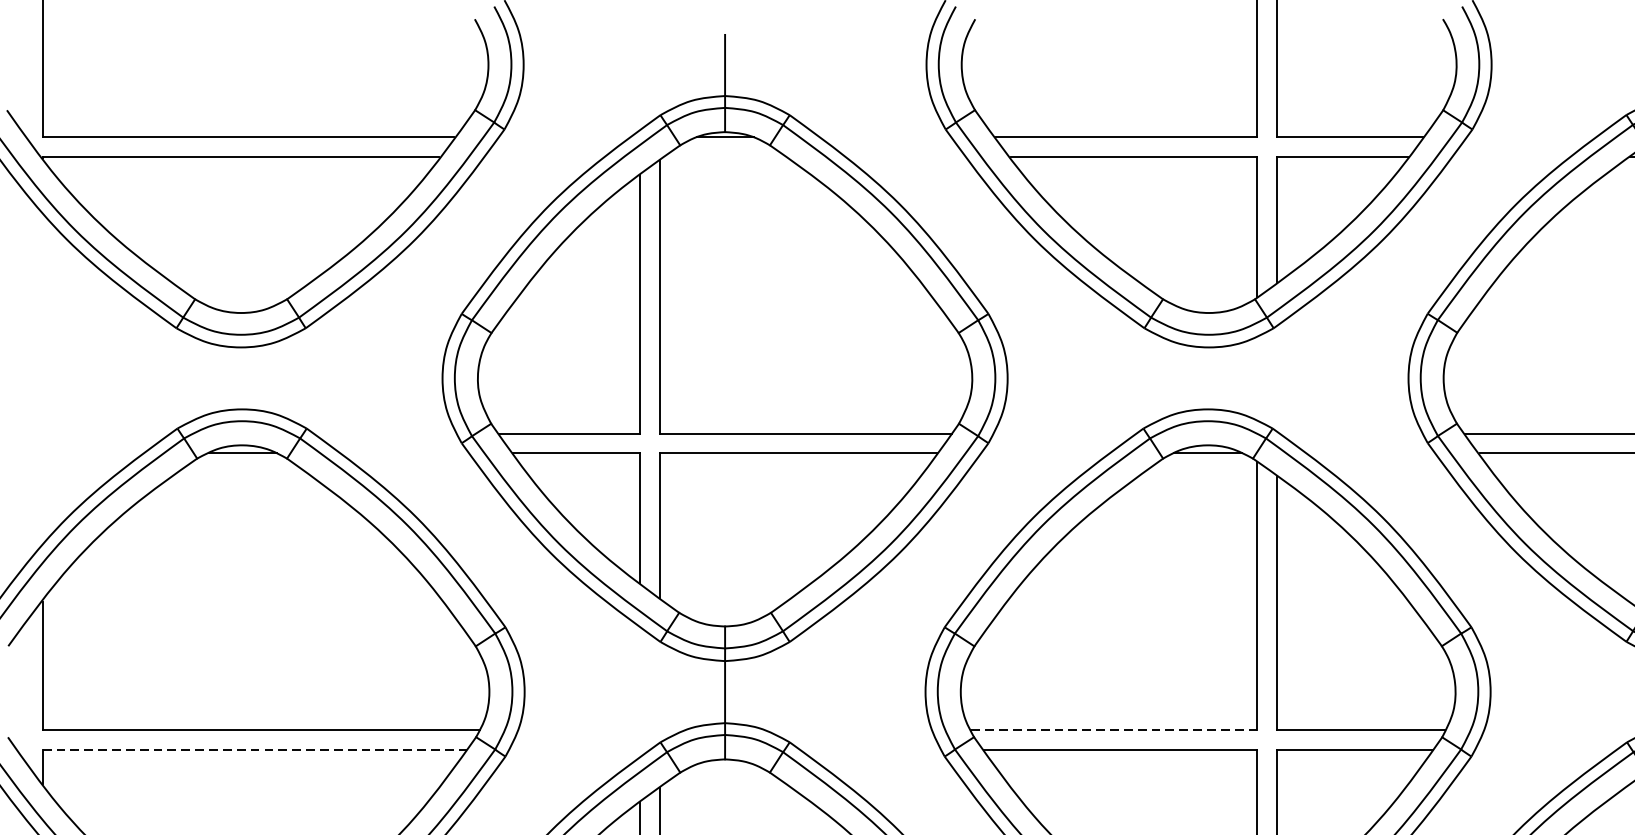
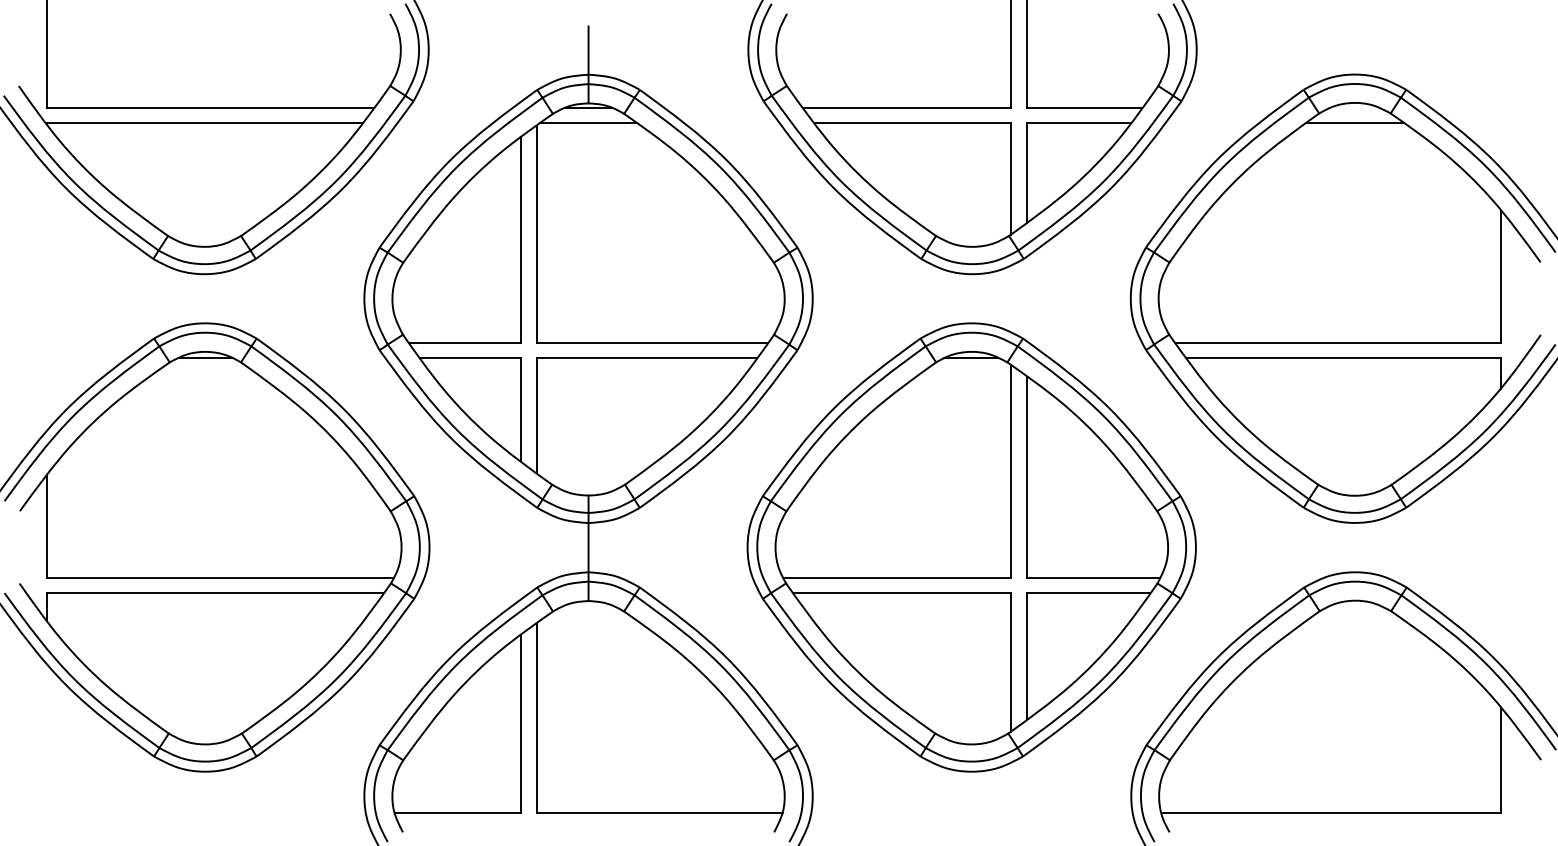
line: (725, 157) -> (588, 123), added
line: (1114, 729) -> (897, 577), dashed -> solid
line: (254, 749) -> (215, 593), dashed -> solid

